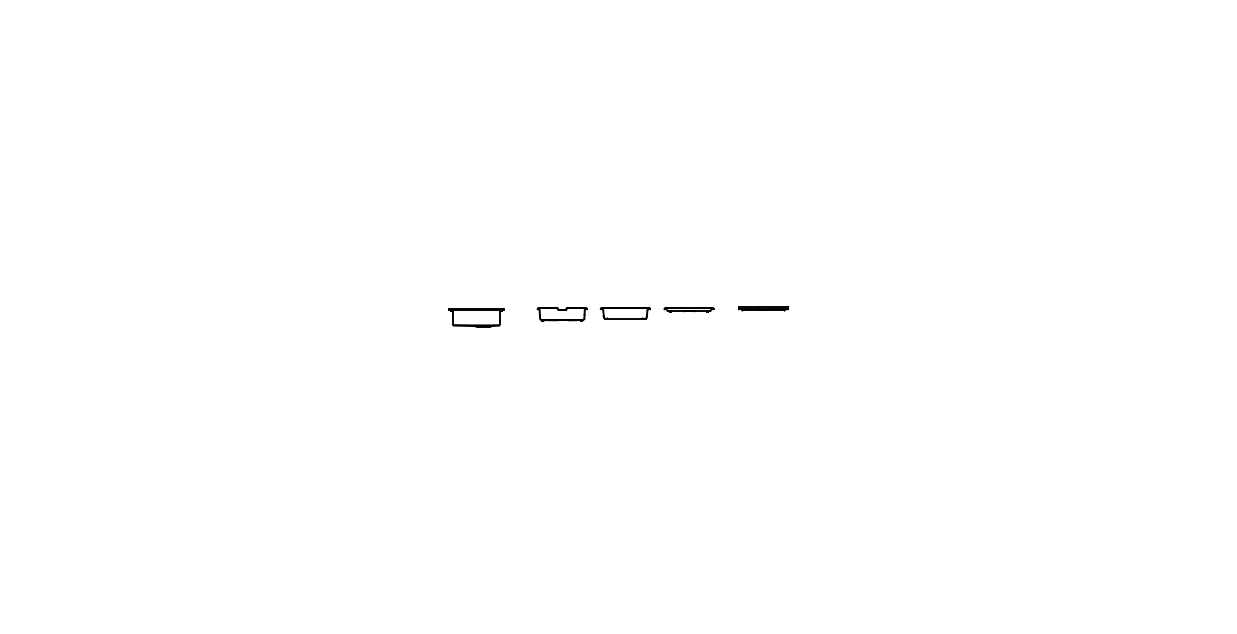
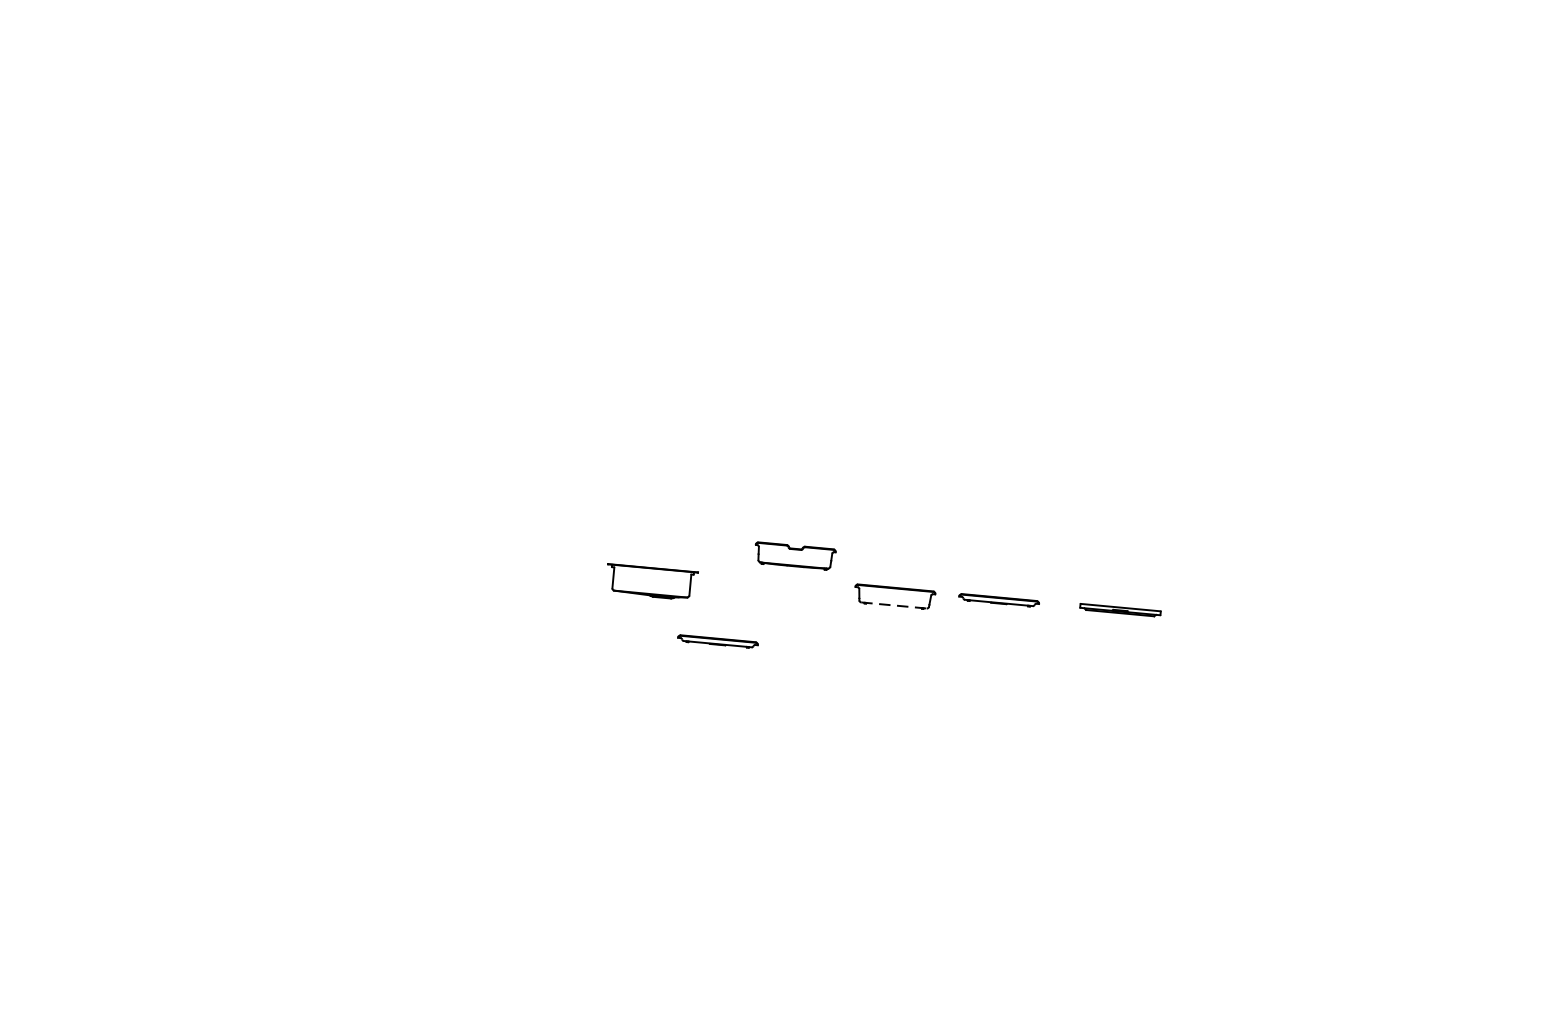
part: (561, 313) -> (793, 555), moved
line: (625, 318) -> (894, 605), solid -> dashed
part: (519, 350) -> (717, 641), added

